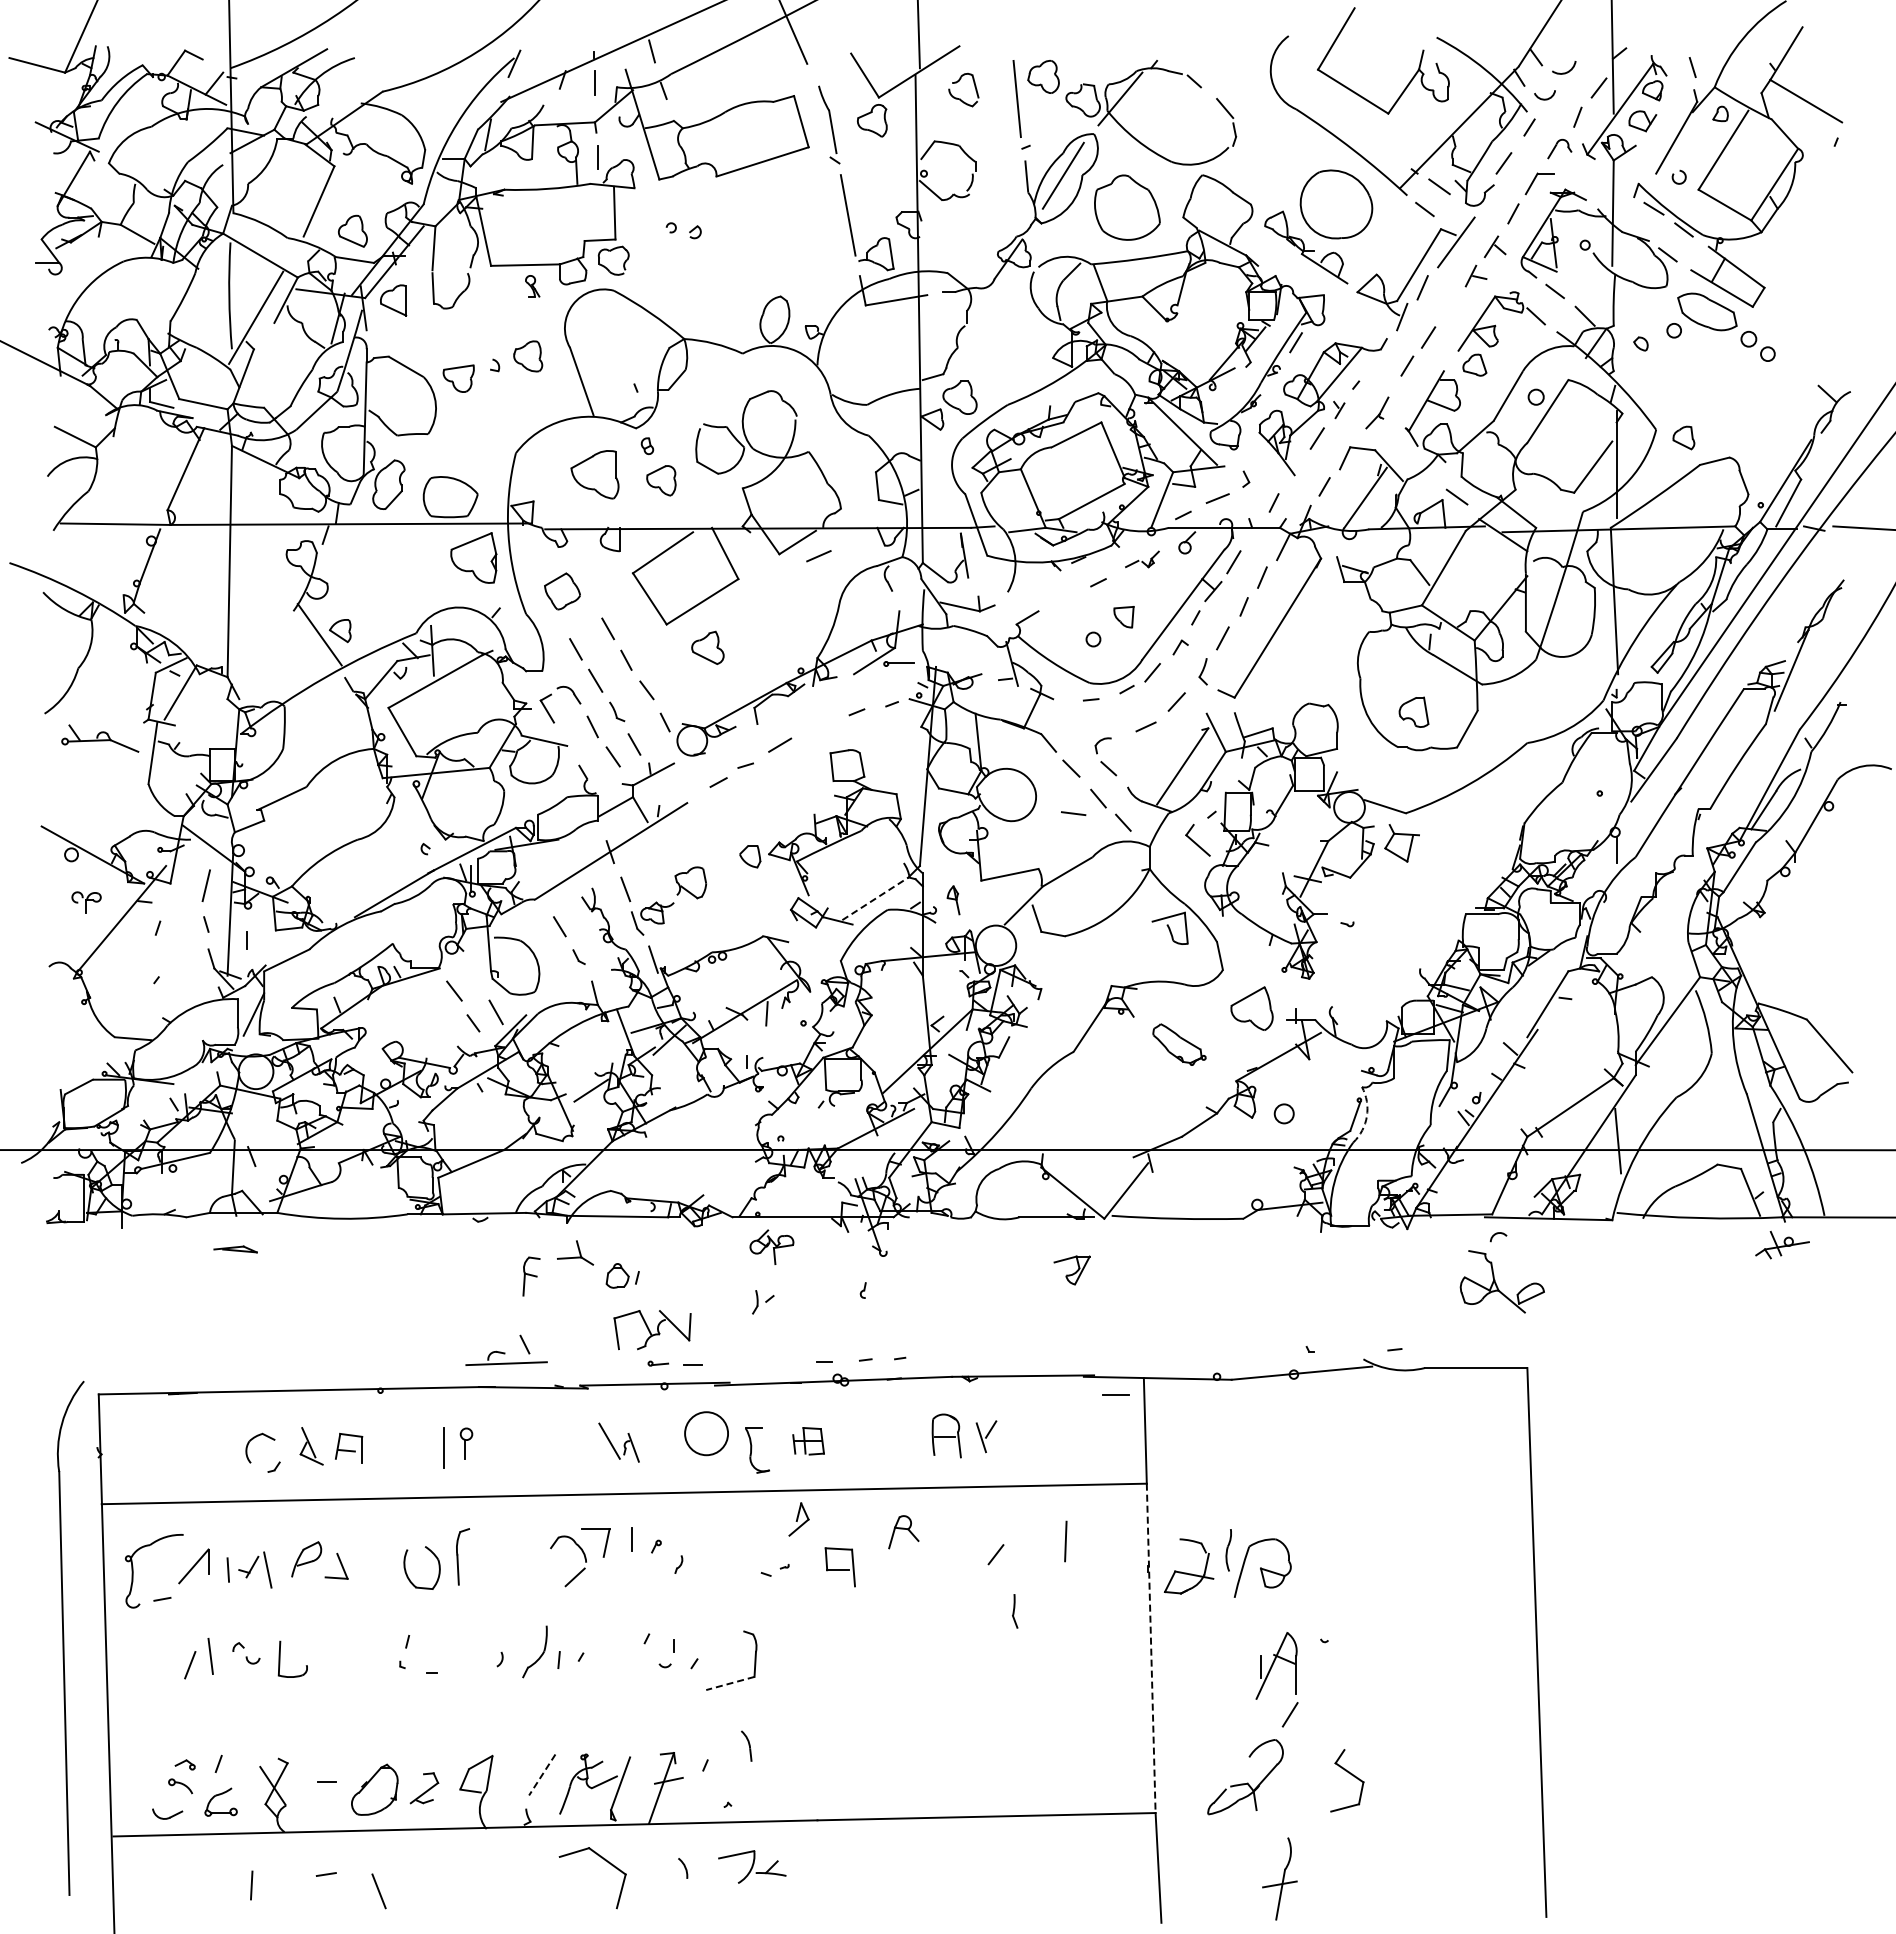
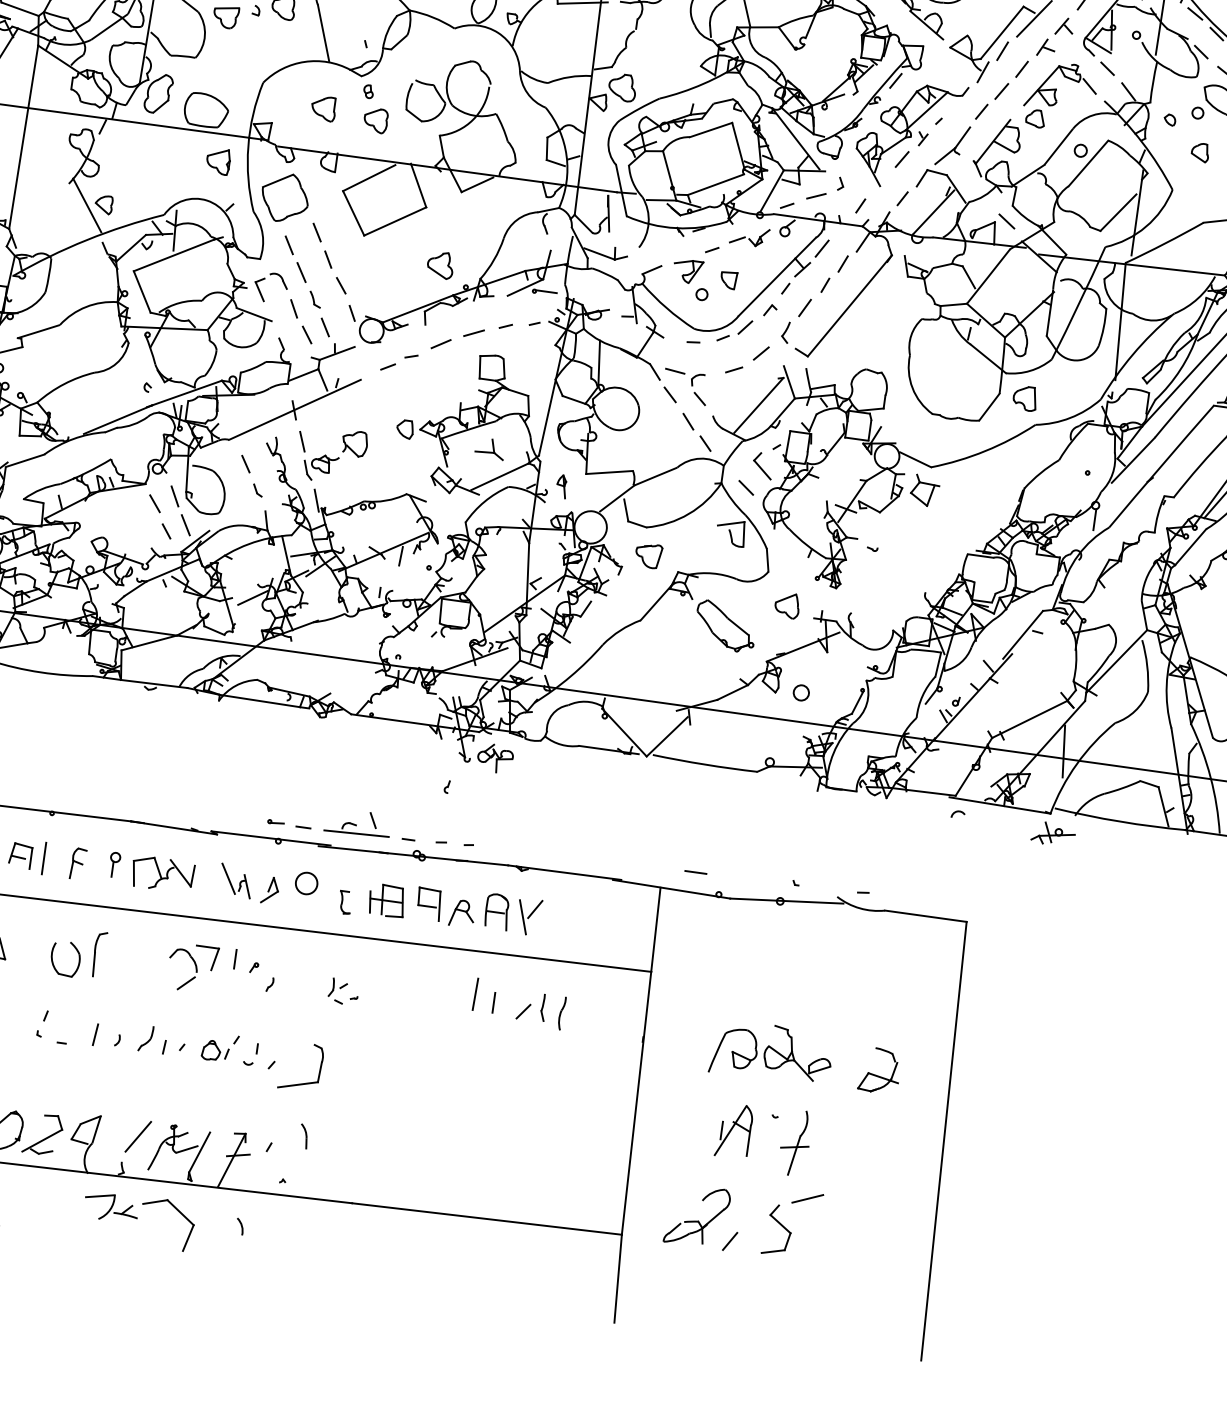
line: (1449, 306) -> (1021, 69), added
part: (1377, 412) -> (952, 145), size x1.67
part: (1683, 437) -> (1200, 152), moved
part: (594, 474) -> (323, 108), size x0.62
line: (818, 556) -> (473, 333), moved
part: (474, 557) -> (218, 161), size x0.62
part: (1142, 559) -> (749, 236), size x1.43
part: (562, 591) -> (285, 197), size x1.67
part: (707, 647) -> (440, 264), moved
part: (1413, 711) -> (1024, 397), moved
line: (1073, 813) -> (675, 371), moved
line: (1180, 870) -> (745, 487), added
line: (875, 898) -> (500, 476), dashed -> solid
part: (1072, 970) -> (648, 555), added
line: (477, 978) -> (174, 496), added
part: (1251, 1008) -> (786, 605), size x0.71
part: (1179, 1044) -> (725, 626), size x1.43
arc: (1366, 1116) -> (866, 704), dashed -> solid
part: (1782, 1244) -> (1053, 833), moved
part: (771, 1246) -> (495, 757), moved
part: (575, 1252) -> (490, 448), moved
part: (1071, 1270) -> (687, 271), moved
part: (622, 1275) -> (215, 1050), moved
part: (531, 1276) -> (78, 863), moved
part: (1501, 1281) -> (797, 1053), moved
part: (763, 1302) -> (338, 988), moved
part: (652, 1330) -> (162, 874), moved
part: (506, 1349) -> (358, 822), moved
line: (1115, 1394) -> (695, 871), moved
circle: (706, 1433) -> (306, 883), size x0.62
part: (986, 1436) -> (528, 916), size x1.43
part: (808, 1441) -> (386, 900), size x1.43
line: (443, 1447) -> (43, 858), moved
part: (757, 1450) -> (345, 902), size x0.62
part: (798, 1519) -> (269, 890), moved
part: (903, 1532) -> (462, 913), moved
line: (1065, 1541) -> (475, 994), moved
line: (957, 1548) -> (493, 1002), added
part: (1228, 1550) -> (561, 1013), moved
part: (839, 1567) -> (428, 904), moved
part: (1186, 1572) -> (877, 1075), moved
part: (1015, 1611) -> (543, 1007), moved
line: (1151, 1648) -> (636, 1103), dashed -> solid
part: (534, 1652) -> (145, 1038), size x0.62
line: (471, 1656) -> (95, 1034), added
line: (729, 1683) -> (297, 1084), dashed -> solid
line: (1289, 1714) -> (729, 1241), moved
line: (1378, 1736) -> (807, 1198), added
line: (542, 1775) -> (138, 1137), dashed -> solid
part: (424, 1788) -> (43, 1134), size x1.67
part: (752, 1866) -> (111, 1207), moved
part: (1279, 1878) -> (795, 1142), moved

